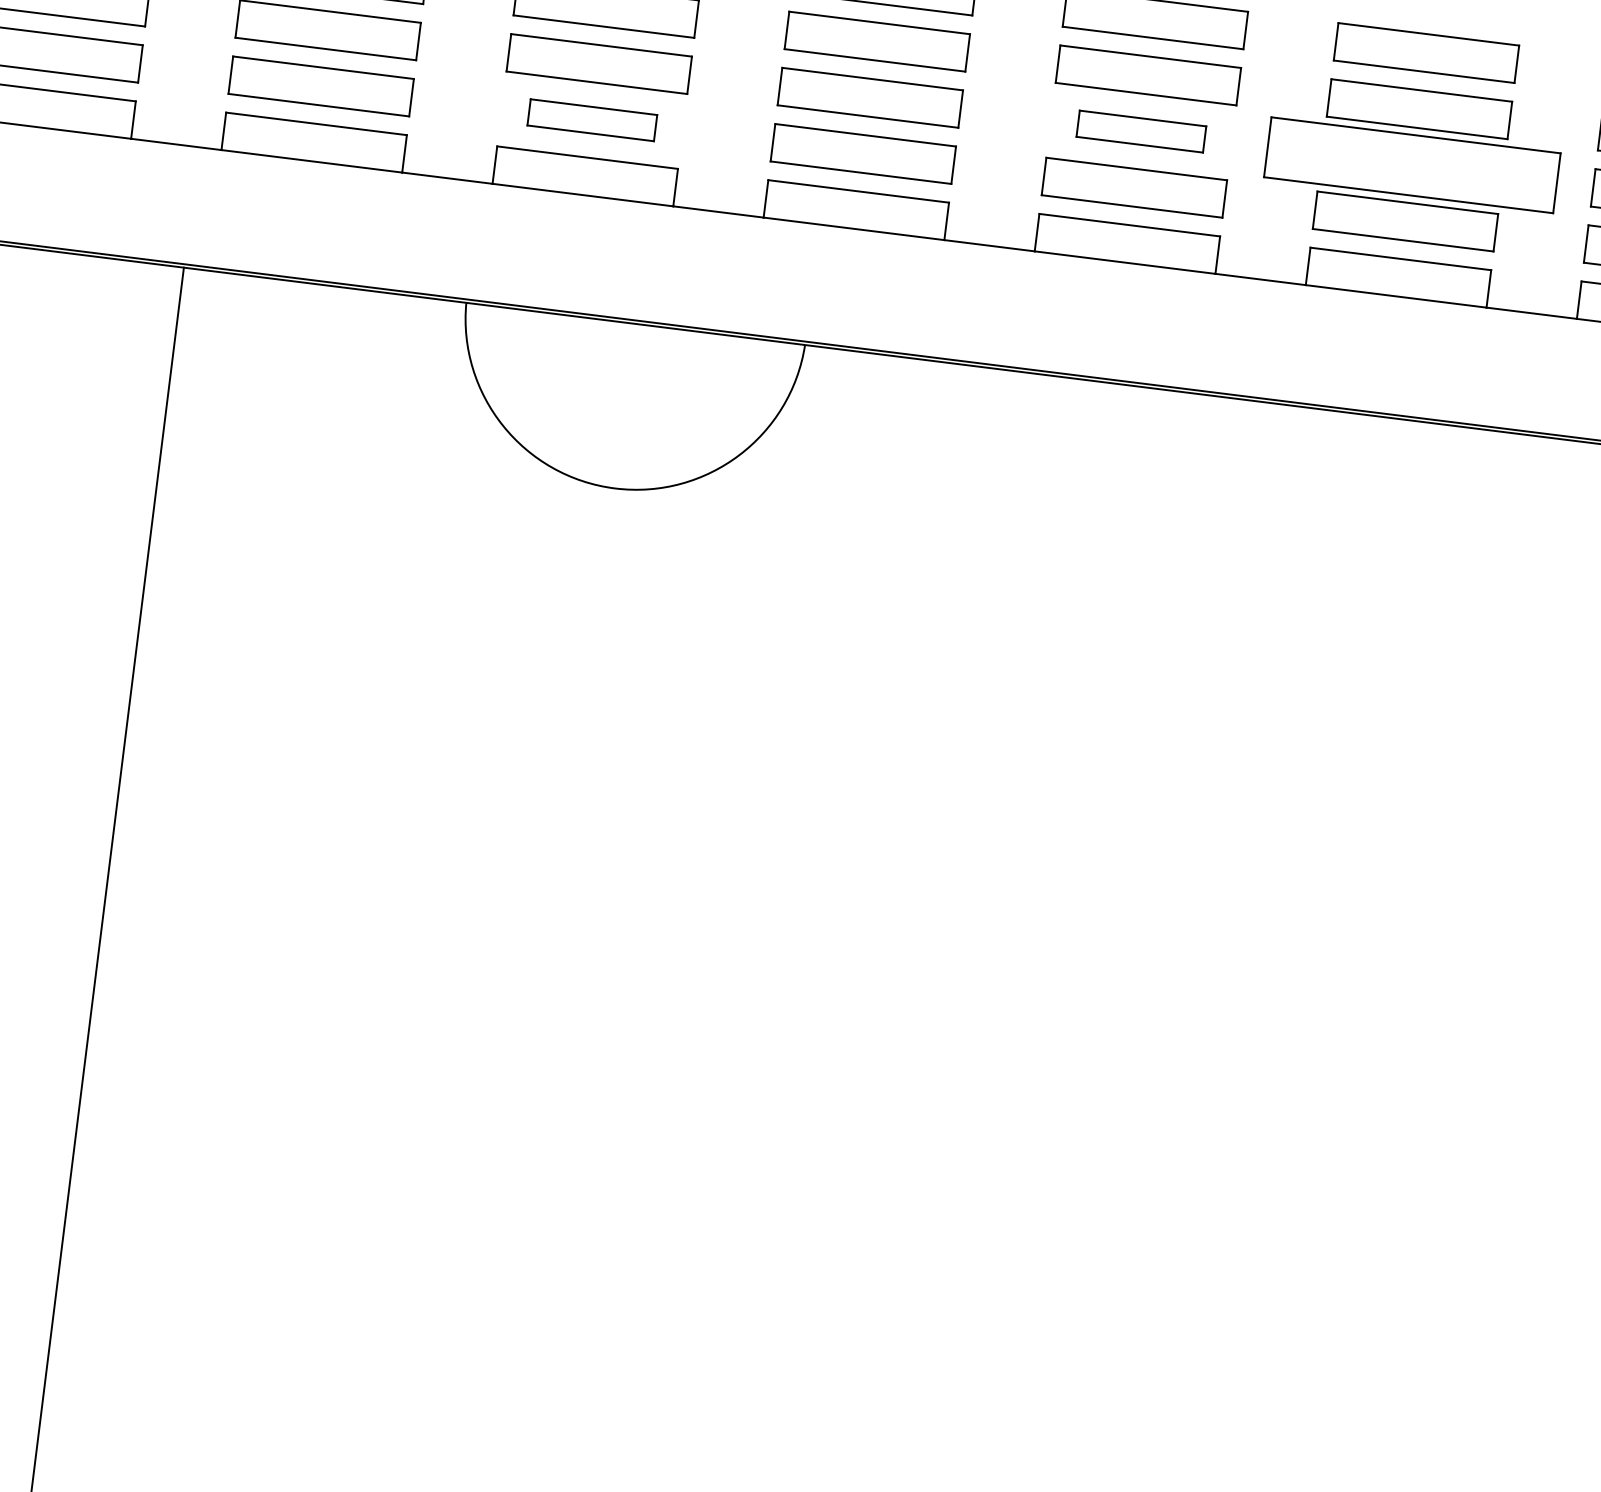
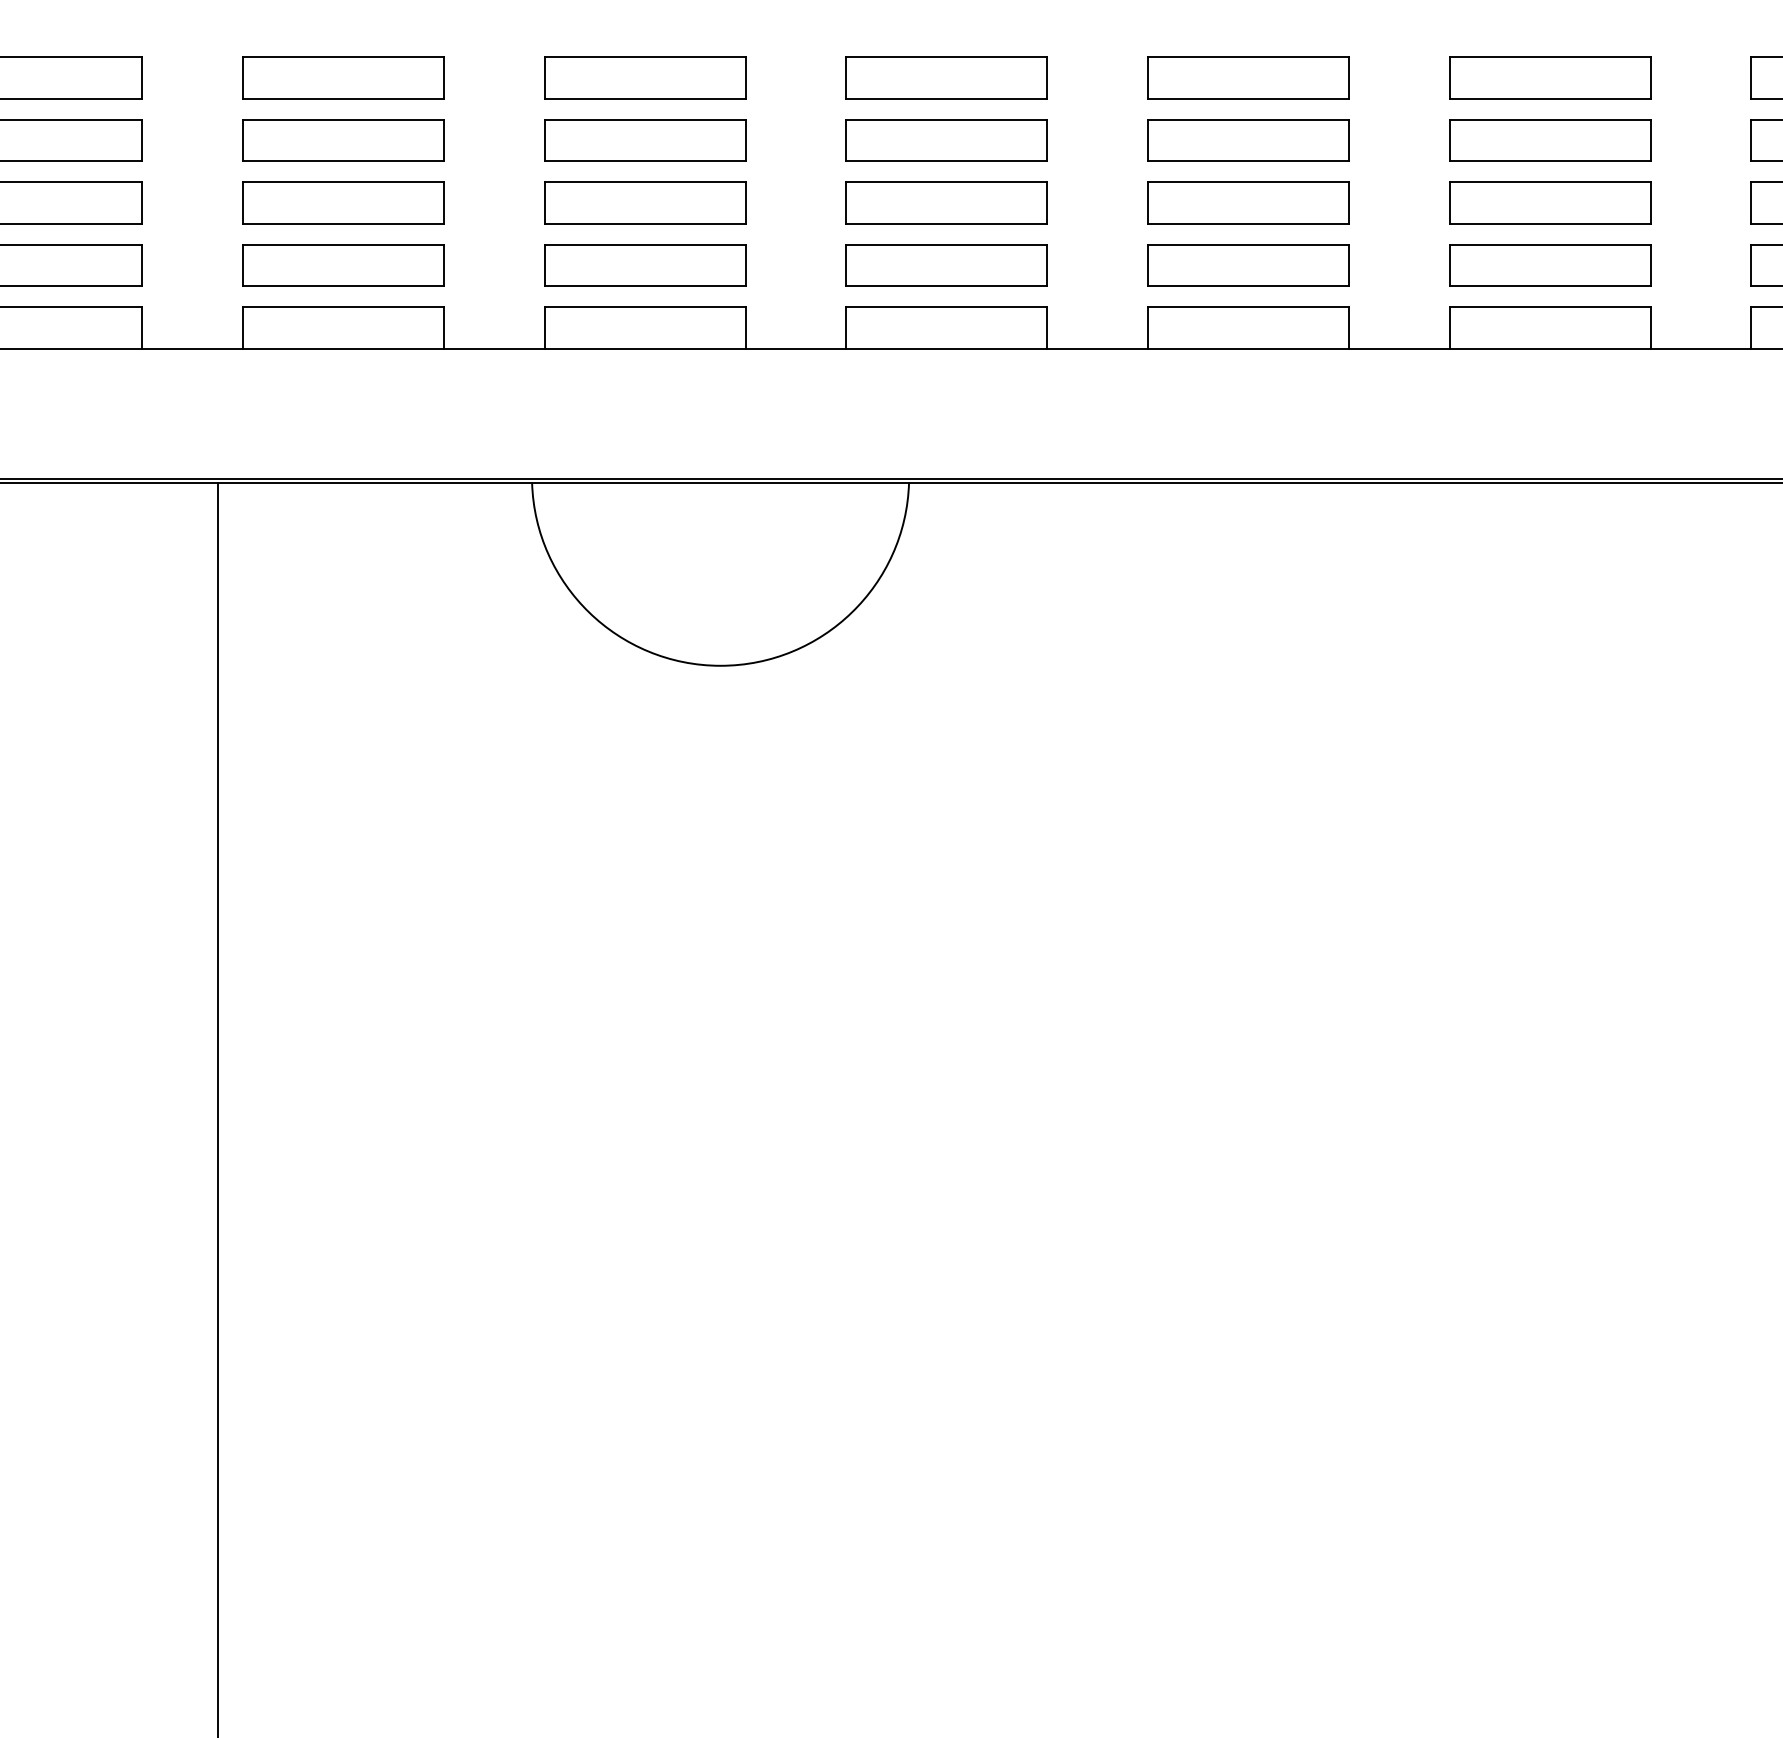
part: (592, 120) -> (645, 265), size x1.43
part: (1141, 131) -> (1248, 202), size x1.43
part: (1412, 165) -> (1550, 202), size x0.62

